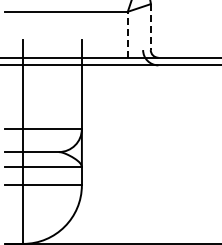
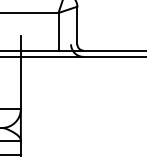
line: (150, 27) -> (77, 25), dashed -> solid
line: (127, 34) -> (58, 31), dashed -> solid

